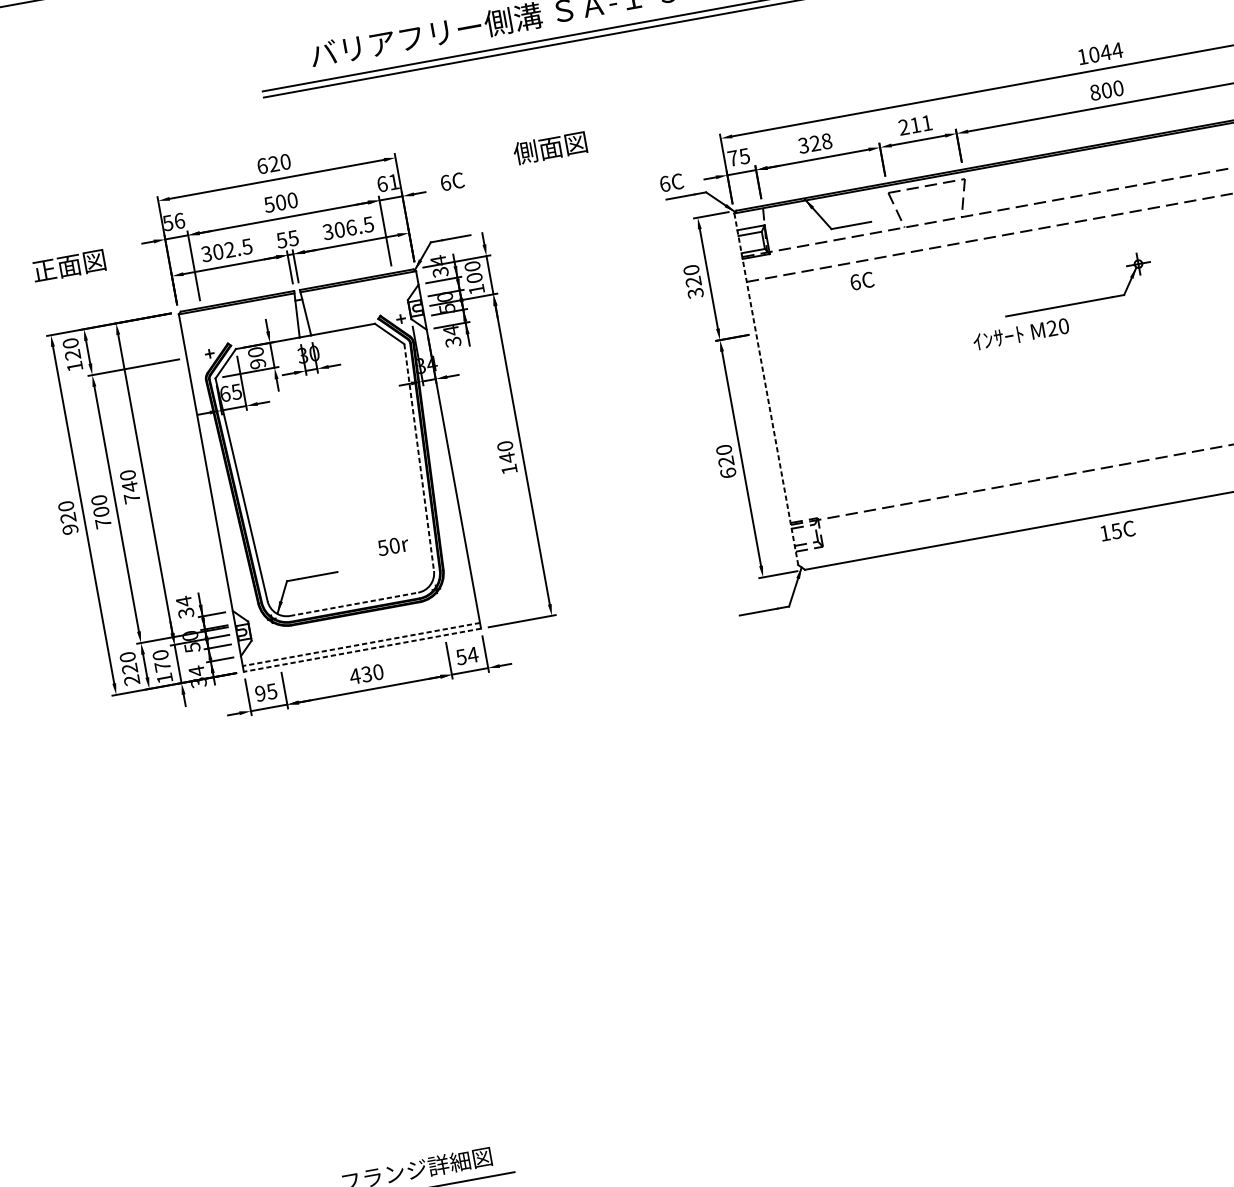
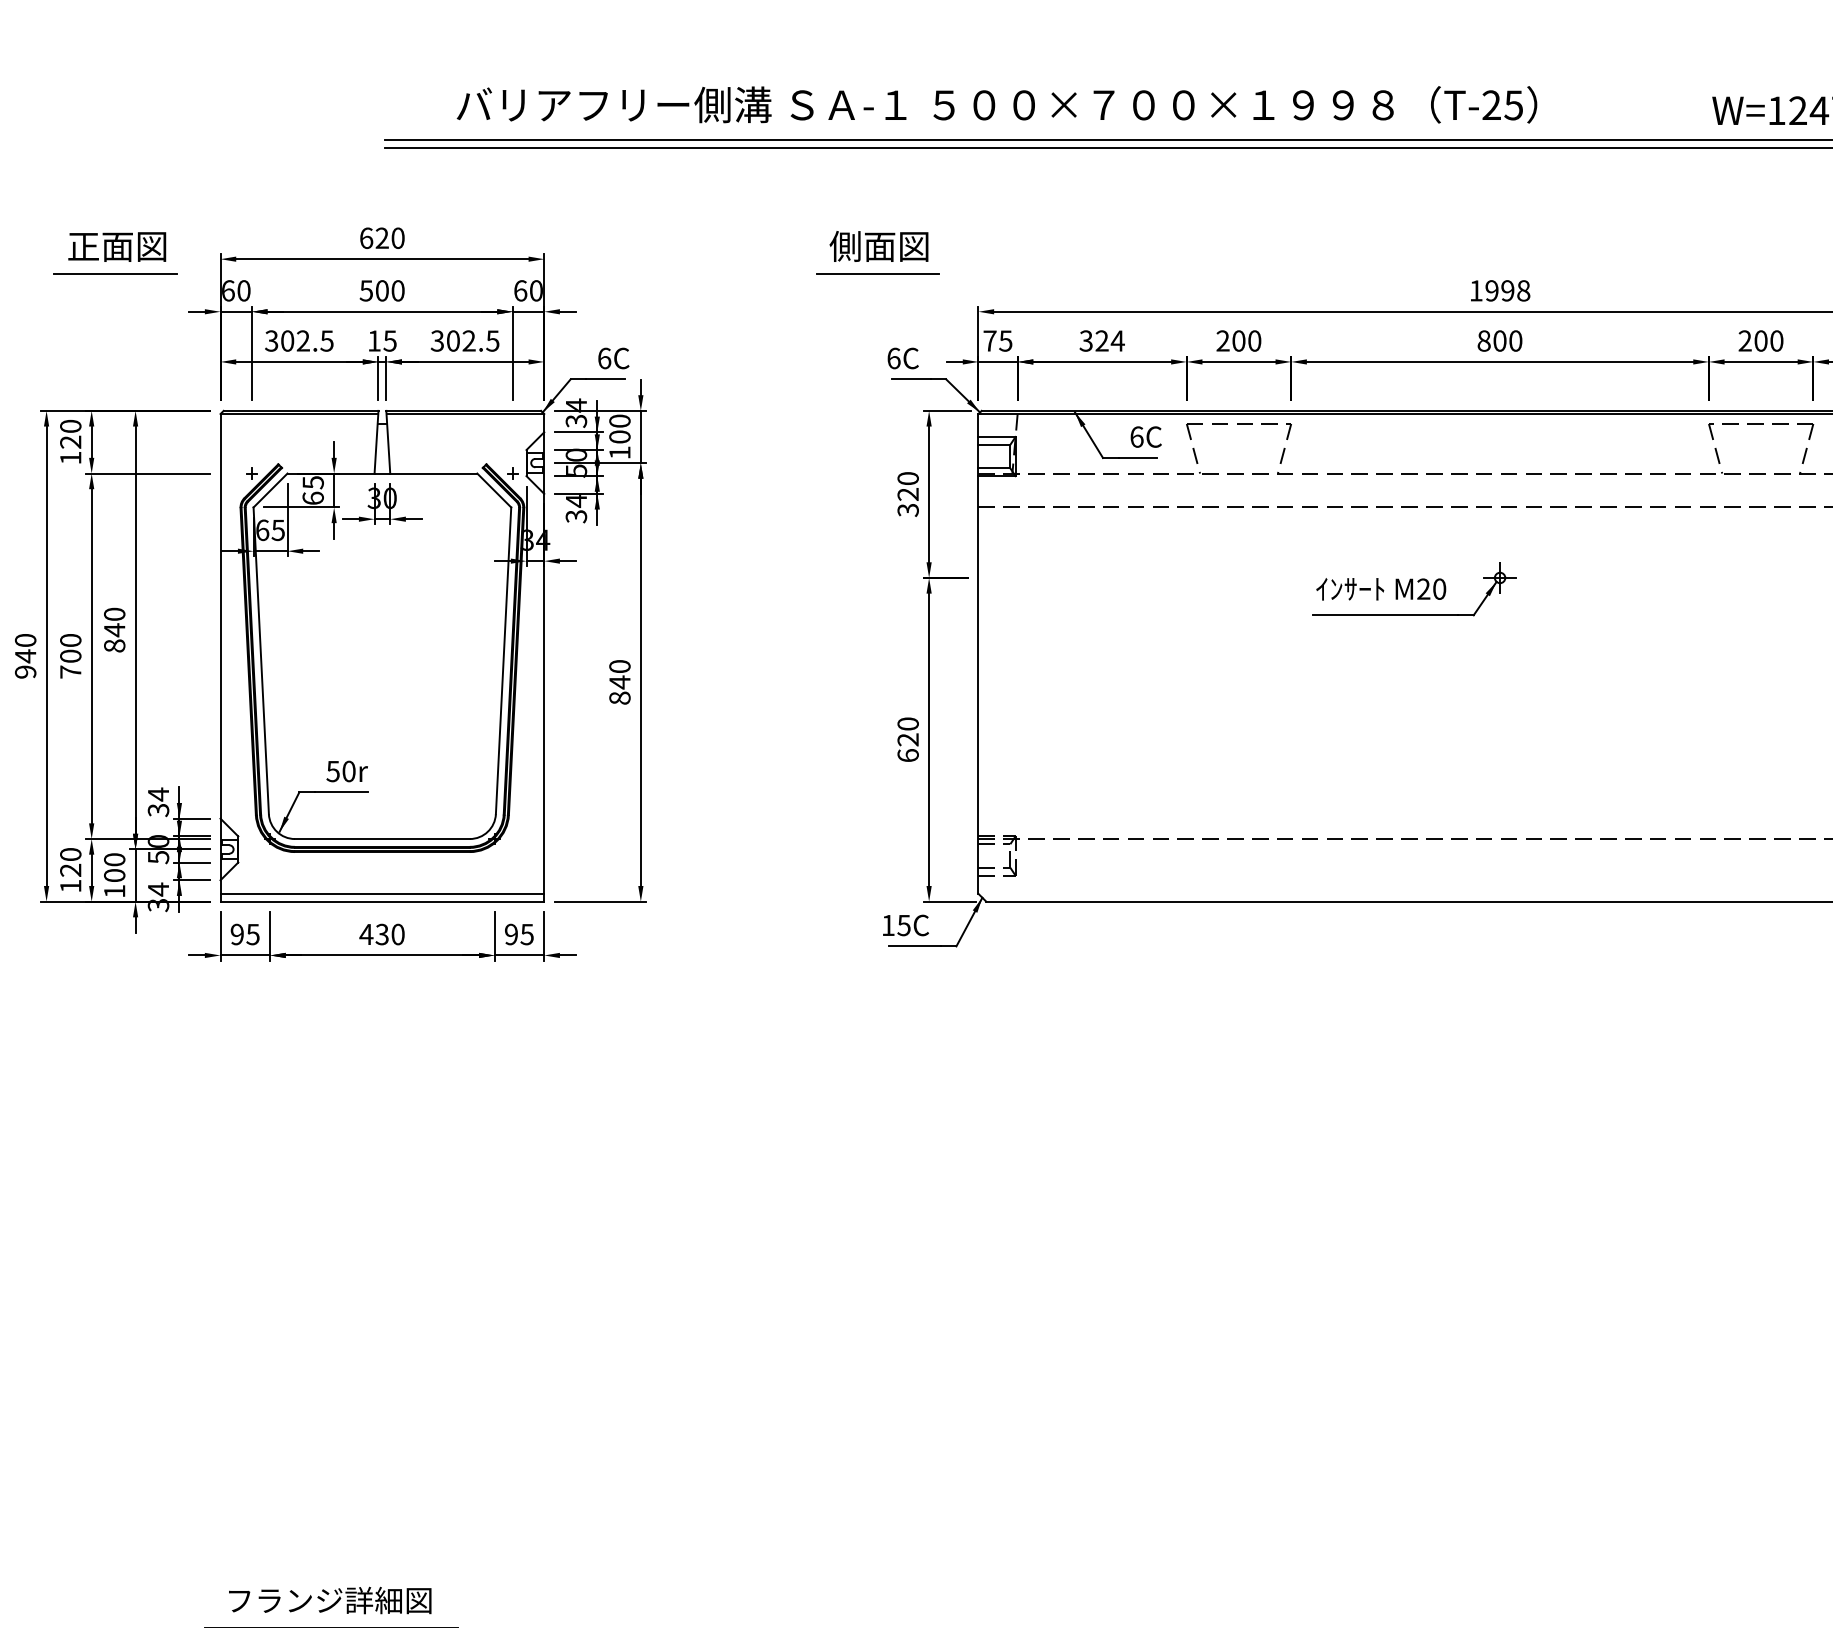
text: (1105, 52) -> (1507, 290), 1044 -> 1998
text: (921, 123) -> (1246, 340), 211 -> 200
line: (641, 124) -> (877, 274), added
text: (826, 141) -> (1117, 340), 328 -> 324
text: (549, 148) -> (878, 246), moved
text: (393, 181) -> (536, 290), 61 -> 60
text: (452, 181) -> (613, 358), moved
text: (174, 221) -> (236, 290), 56 -> 60
line: (83, 226) -> (115, 274), added
text: (350, 227) -> (468, 340), 306.5 -> 302.5
text: (281, 240) -> (373, 340), 55 -> 15
text: (69, 265) -> (117, 246), moved
text: (861, 280) -> (1145, 436), moved
text: (1021, 334) -> (1381, 589), moved
text: (256, 358) -> (312, 490), 90 -> 65
line: (766, 388) -> (978, 653), dashed -> solid
line: (419, 457) -> (503, 660), dashed -> solid
text: (509, 469) -> (619, 697), 140 -> 840
text: (131, 498) -> (114, 645), 740 -> 840
text: (68, 518) -> (25, 656), 920 -> 940
text: (1117, 531) -> (905, 925), moved
text: (392, 546) -> (346, 771), moved
line: (354, 604) -> (382, 839), dashed -> solid
line: (361, 644) -> (382, 893), dashed -> solid
line: (362, 650) -> (382, 901), dashed -> solid
text: (467, 656) -> (519, 934), 54 -> 95
text: (162, 666) -> (114, 875), 170 -> 100
text: (131, 679) -> (70, 885), 220 -> 120

